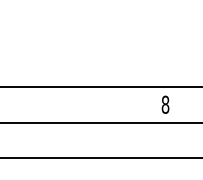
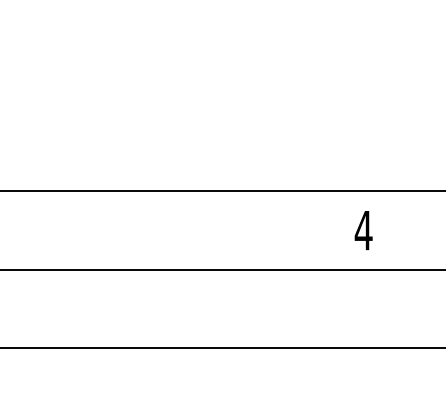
text: (165, 104) -> (363, 229), 8 -> 4

